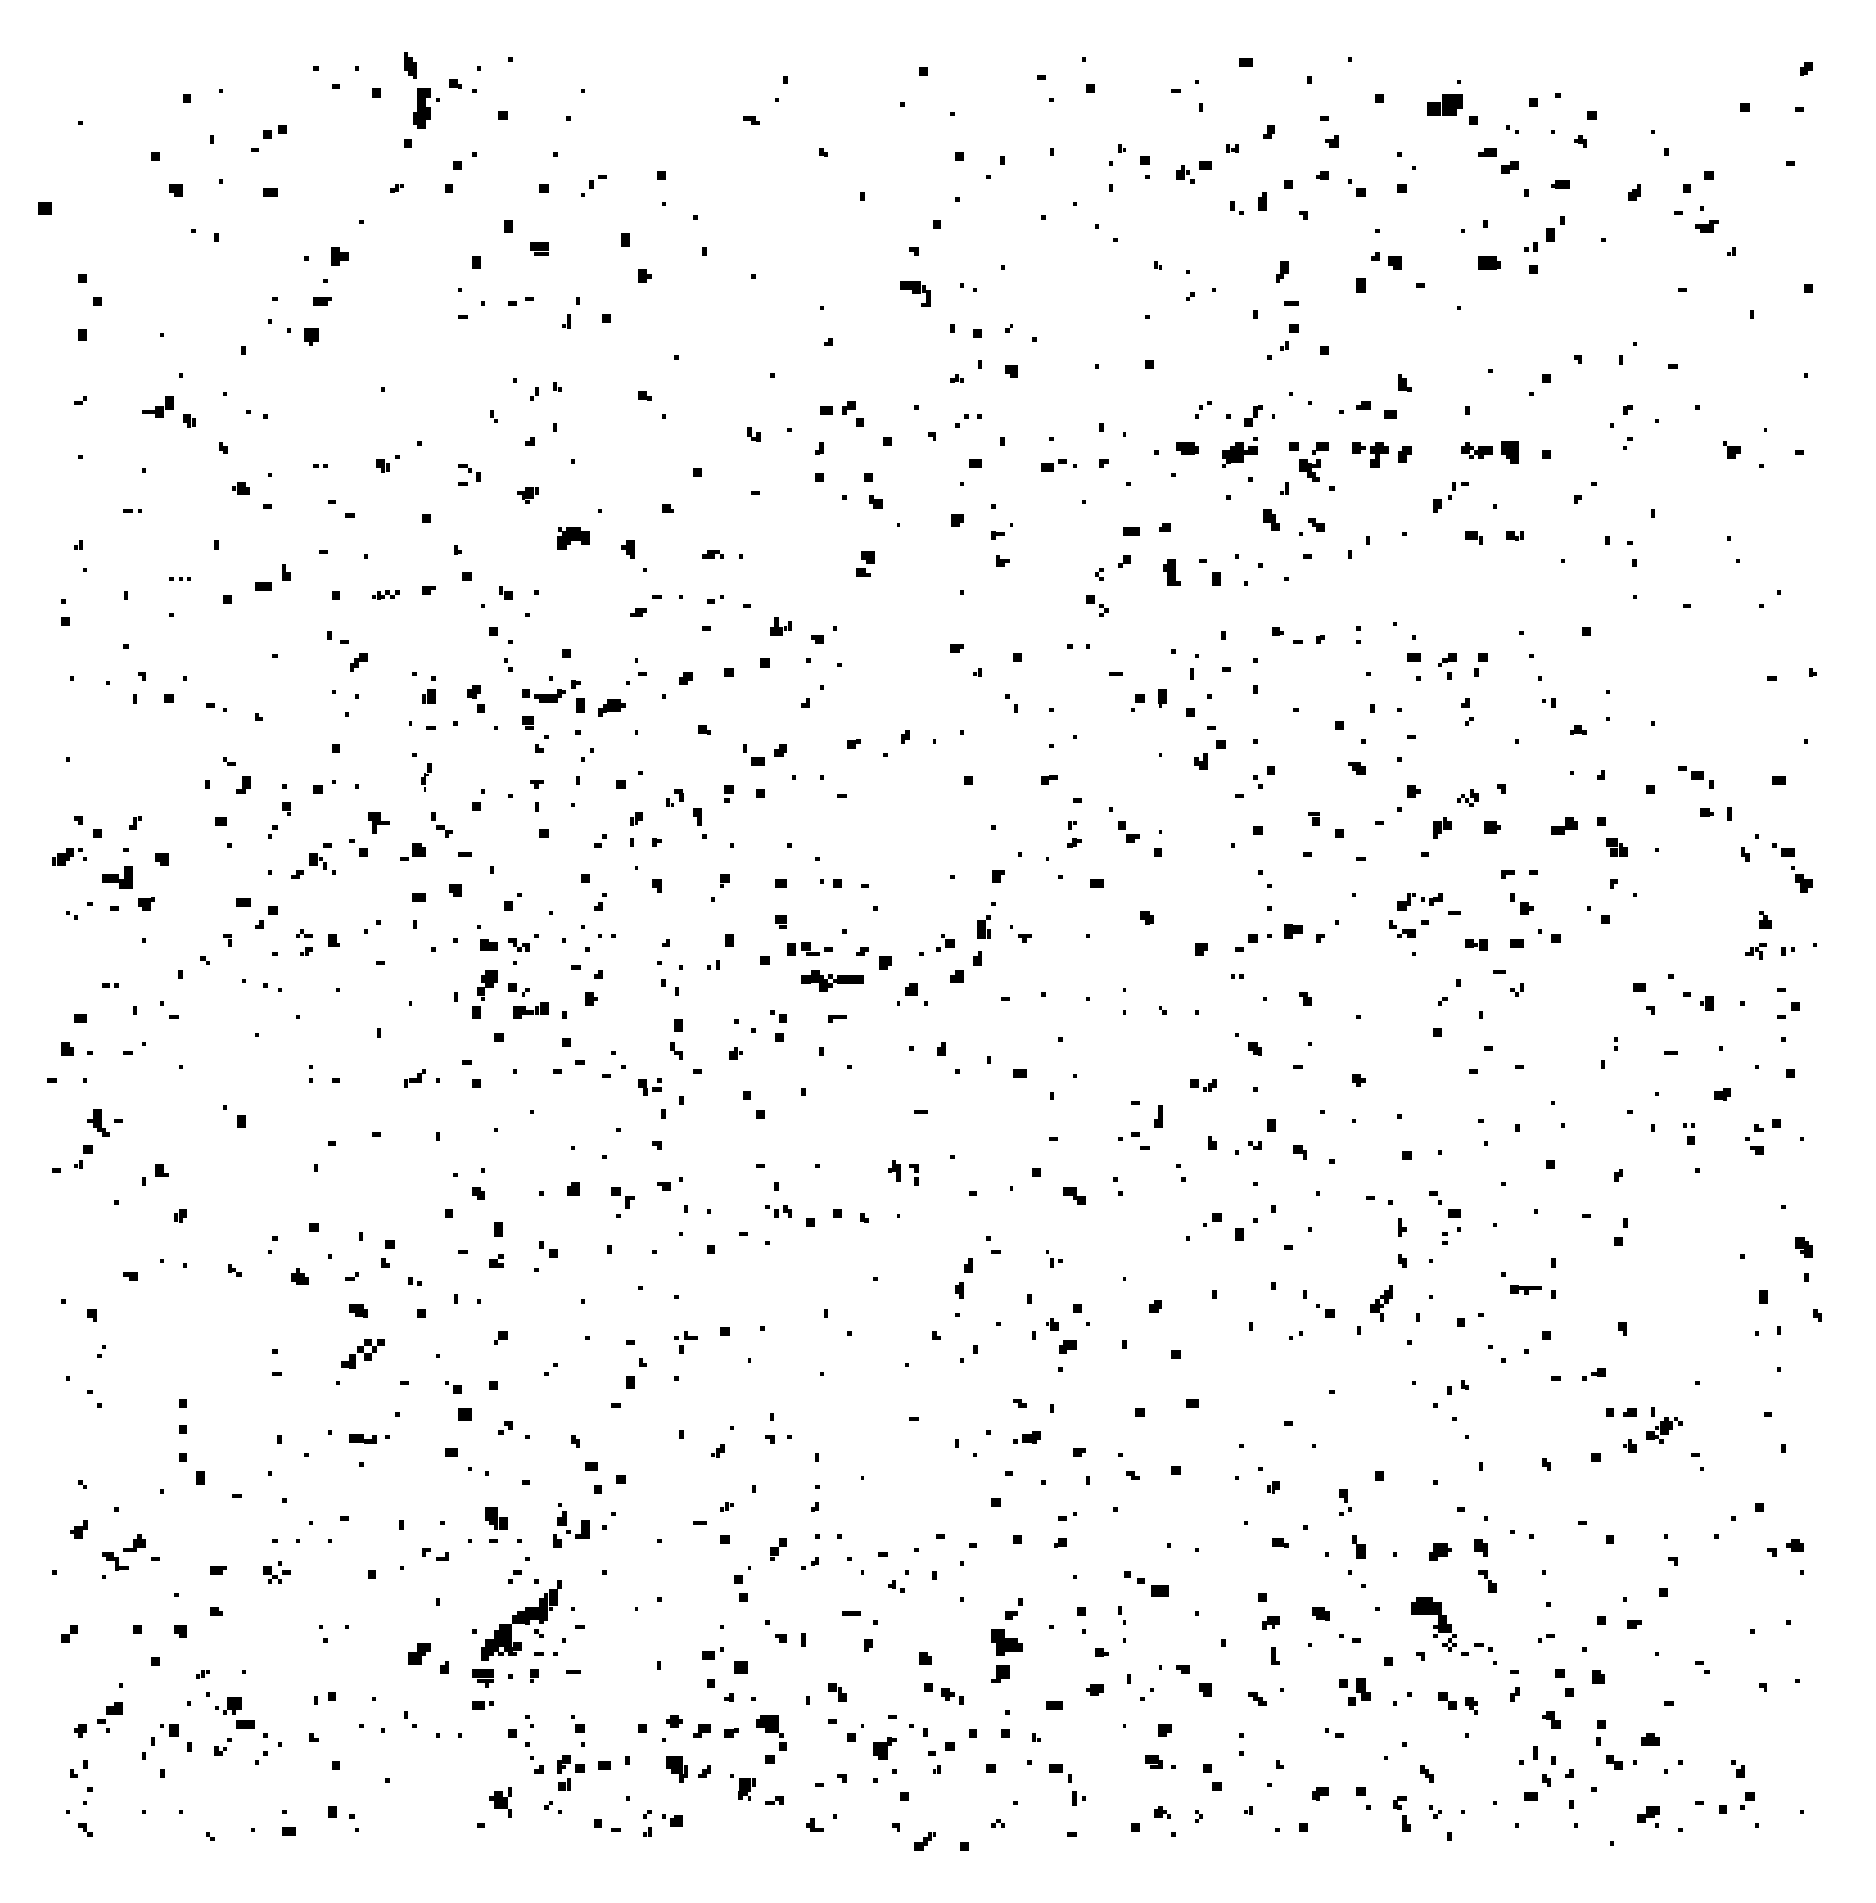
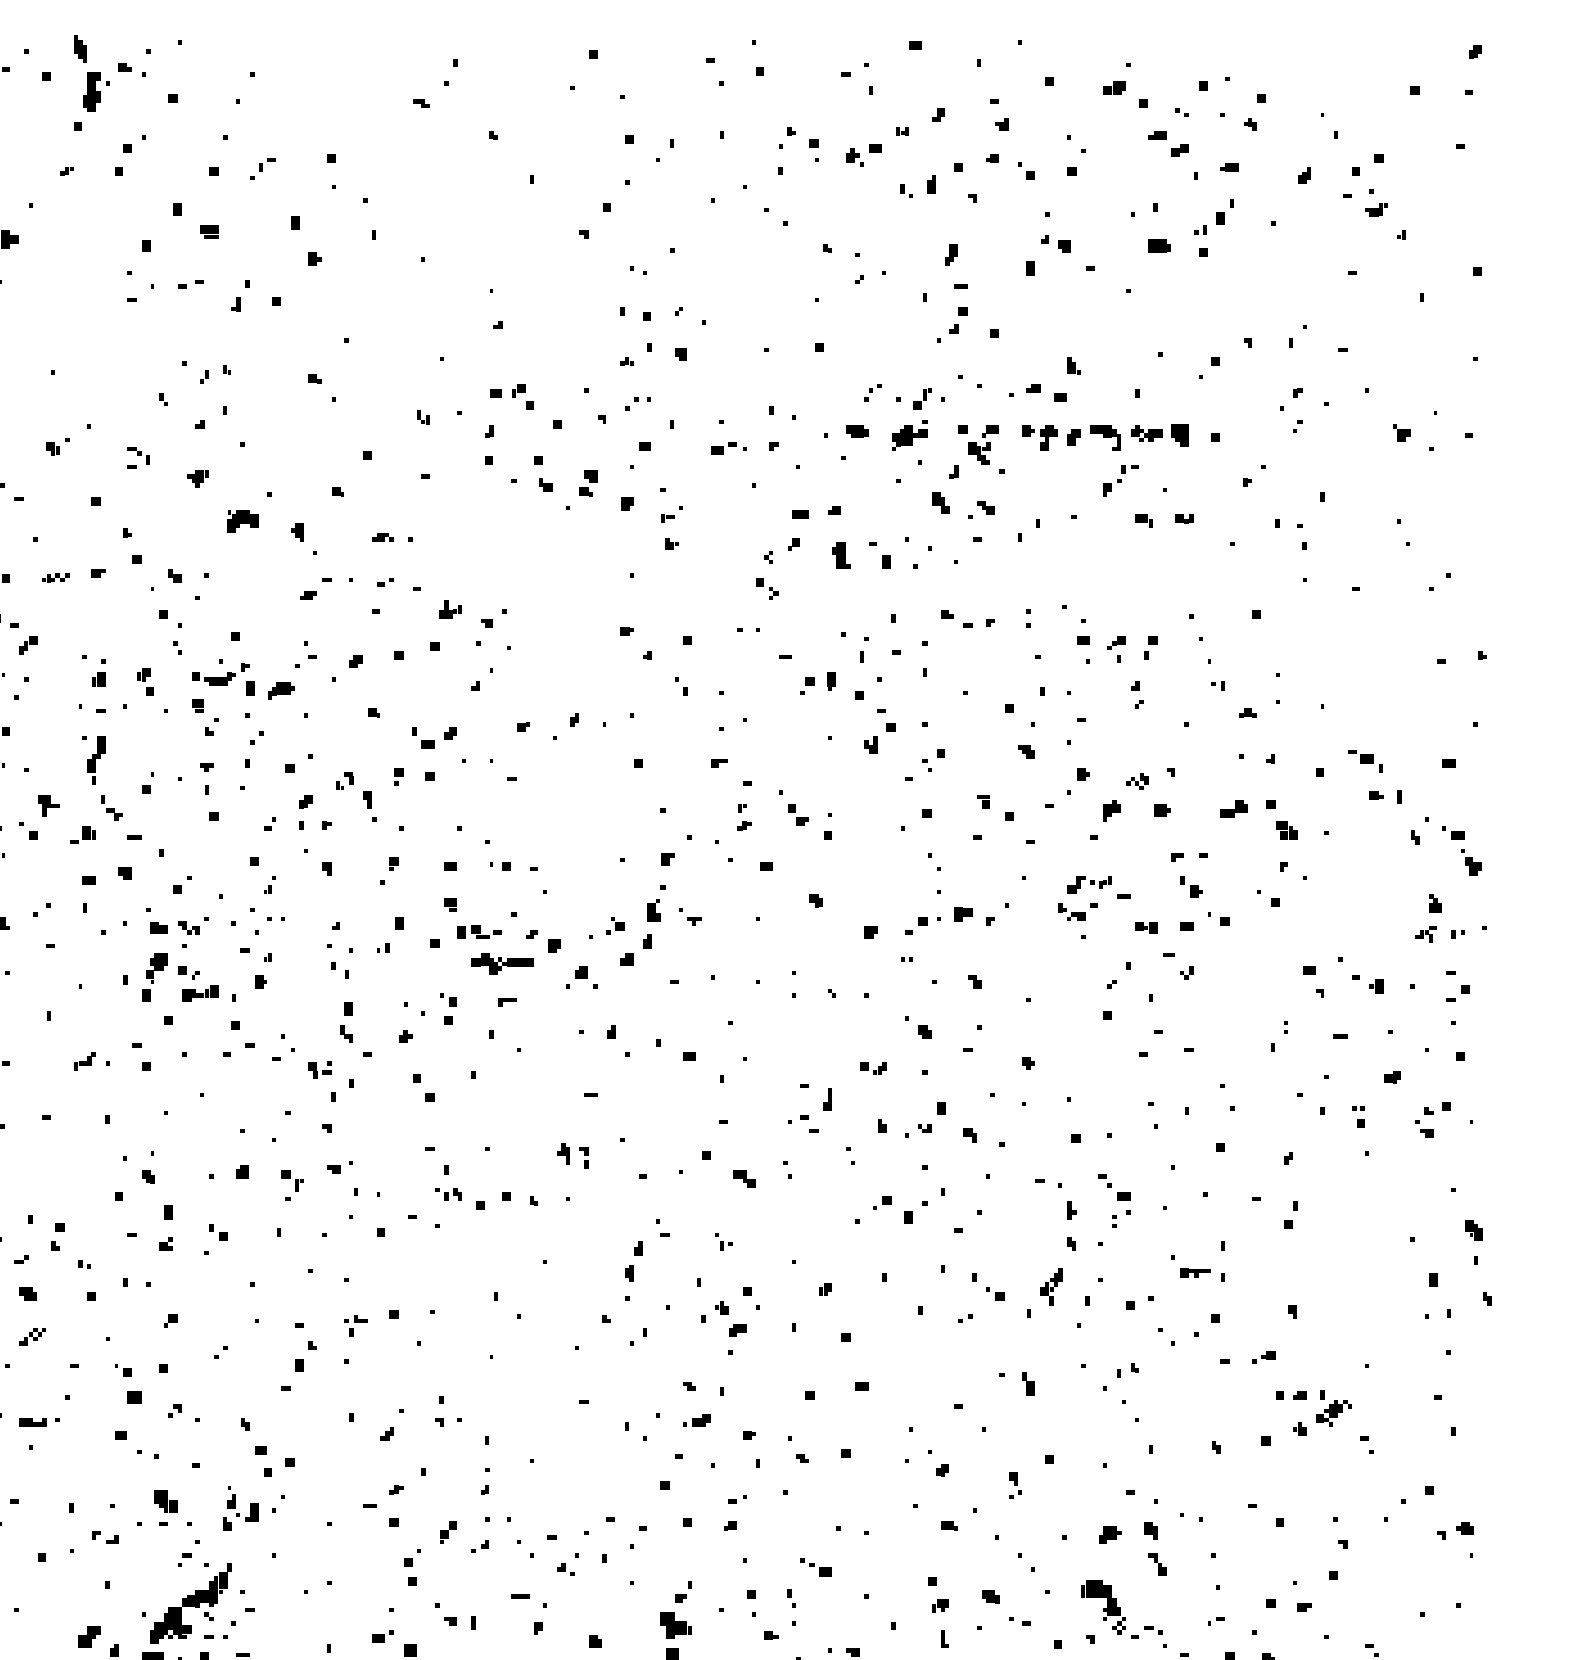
part: (1444, 104) -> (1114, 87), size x0.62
part: (915, 293) -> (1106, 437), moved
part: (865, 563) -> (588, 482), moved
part: (426, 777) -> (96, 760), size x1.67
part: (362, 1353) -> (32, 1336), size x0.62
part: (1358, 1546) -> (1028, 1383), moved
part: (1146, 1583) -> (816, 1566), size x0.71

